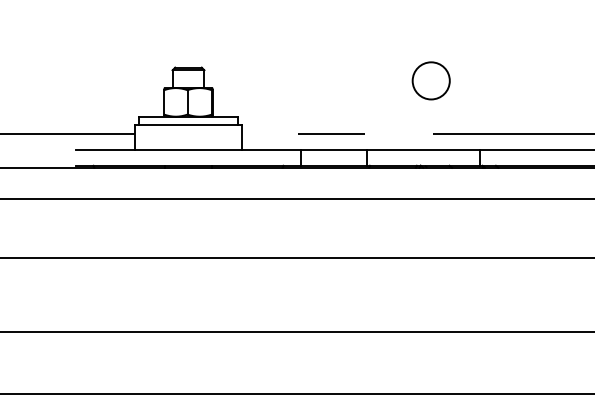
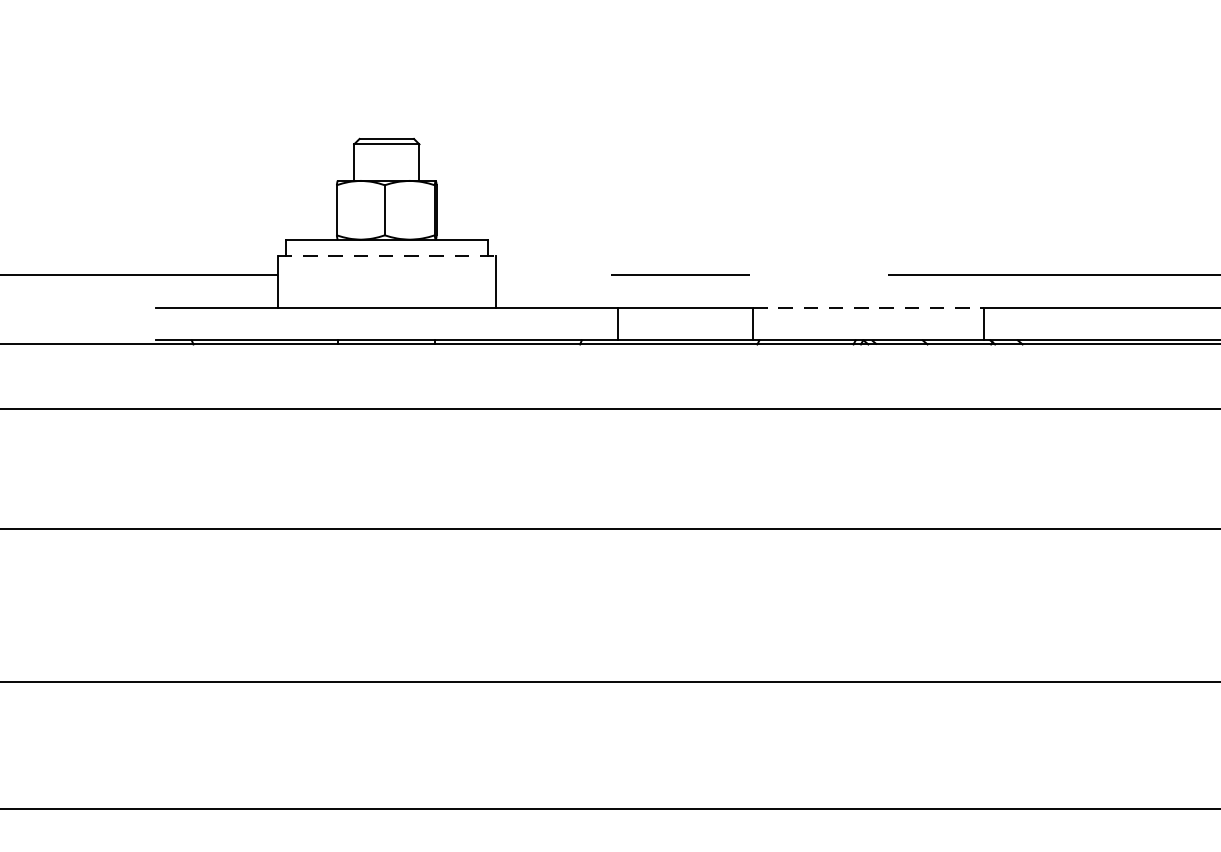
circle: (430, 80) -> (883, 165), removed
line: (188, 124) -> (386, 255), solid -> dashed
line: (423, 149) -> (869, 306), solid -> dashed

